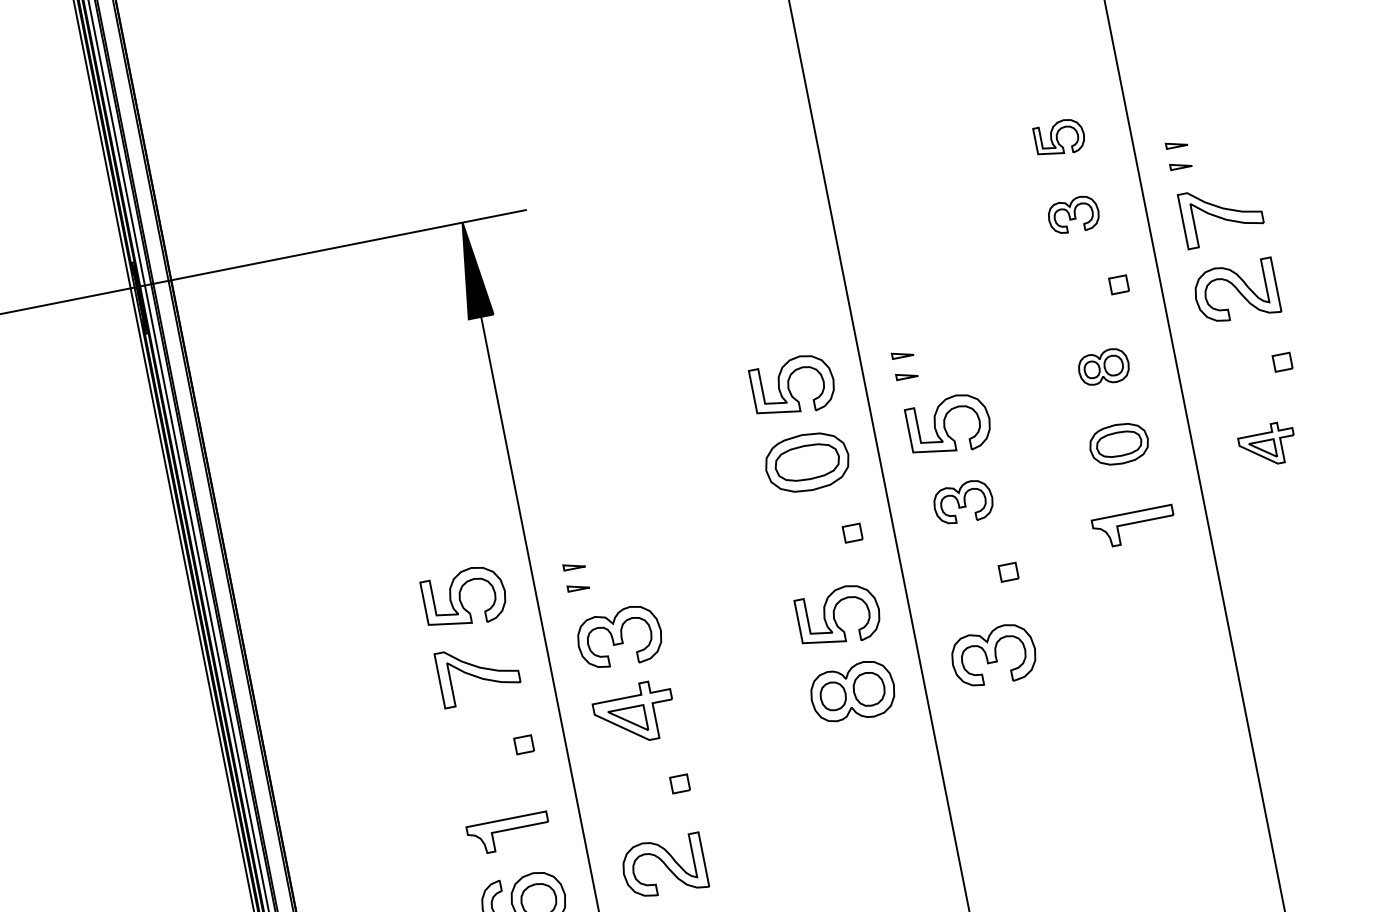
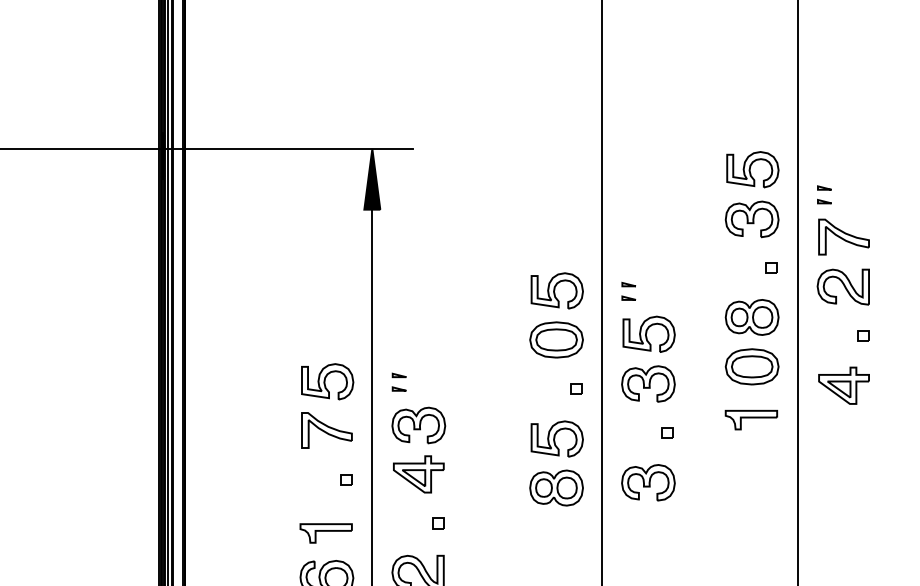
part: (1059, 137) -> (752, 169), size x1.67
part: (1072, 215) -> (751, 219), size x1.67
part: (1102, 367) -> (751, 317), size x1.67
part: (1118, 443) -> (751, 366), size x1.43
part: (1266, 445) -> (843, 385), size x1.43
part: (963, 501) -> (648, 383), size x1.43

